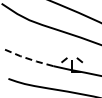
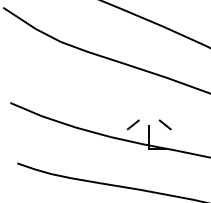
line: (29, 59) -> (60, 123), dashed -> solid

